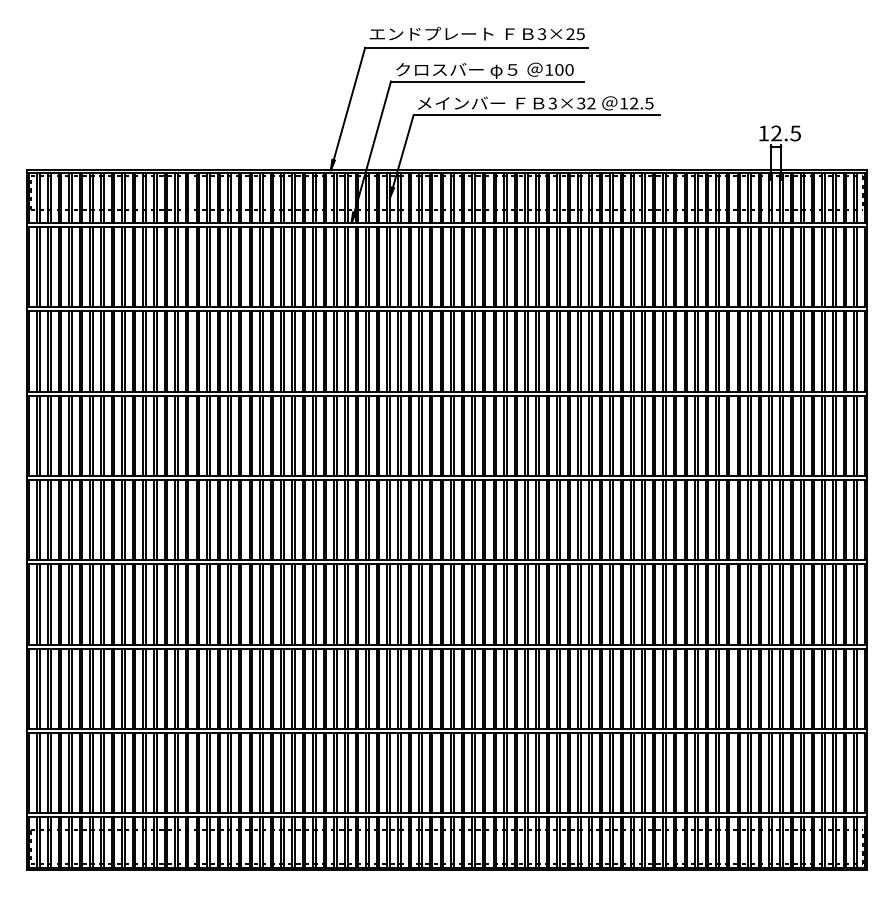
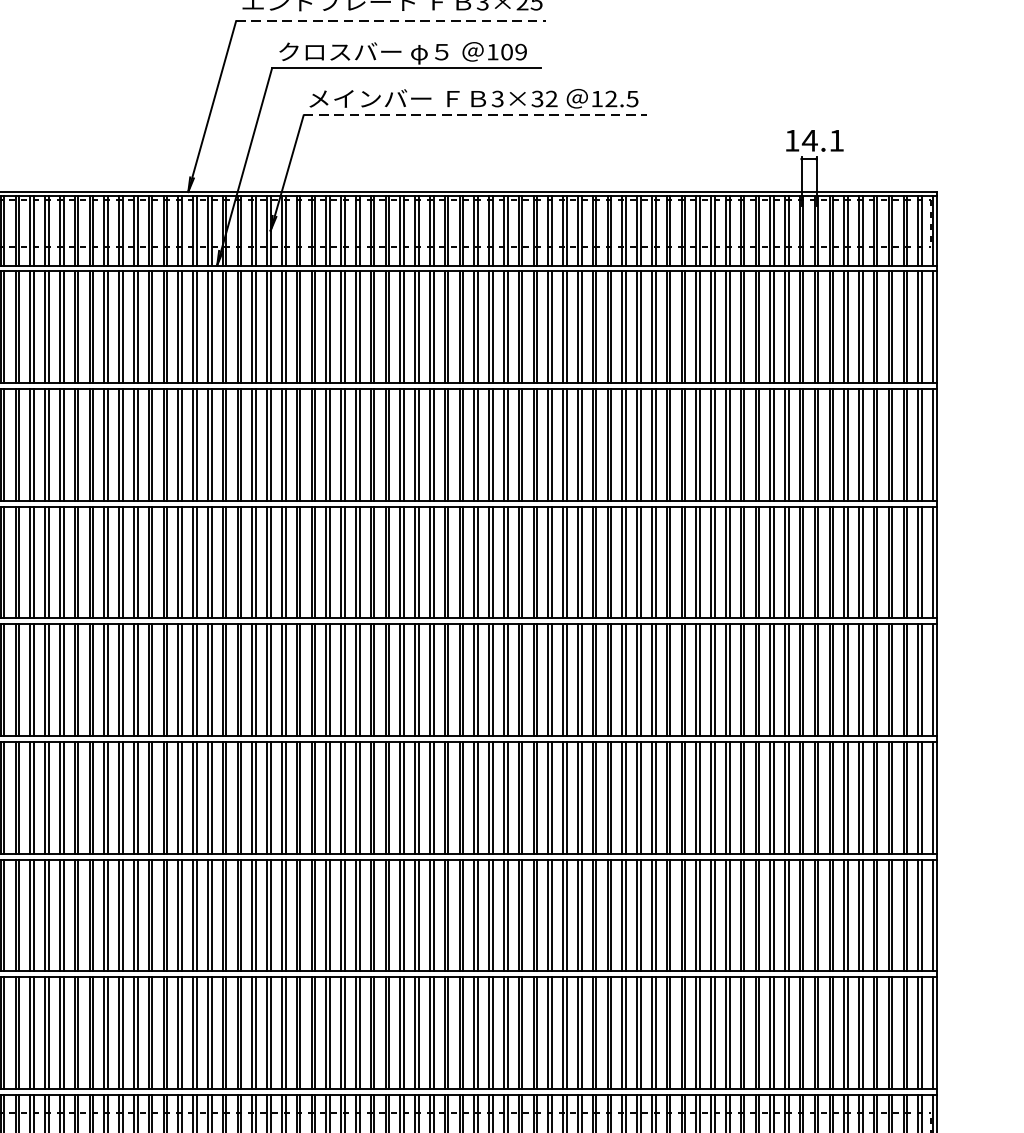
line: (476, 47) -> (391, 20), solid -> dashed
text: (569, 69) -> (521, 51), 100 -> 109
line: (537, 115) -> (476, 115), solid -> dashed
text: (785, 133) -> (822, 140), 12.5 -> 14.1

